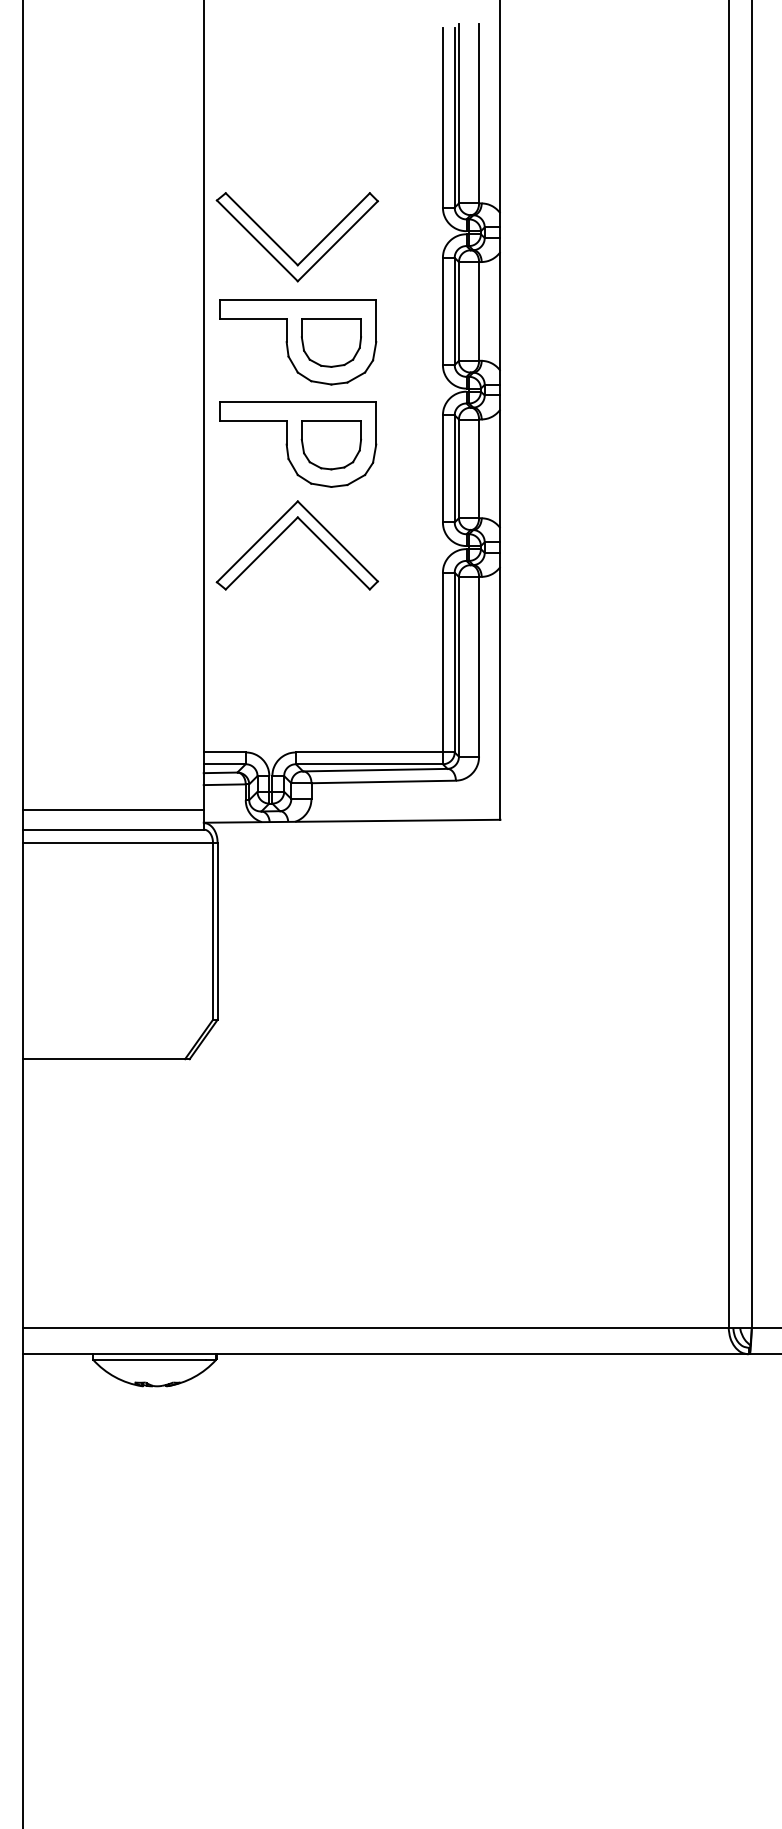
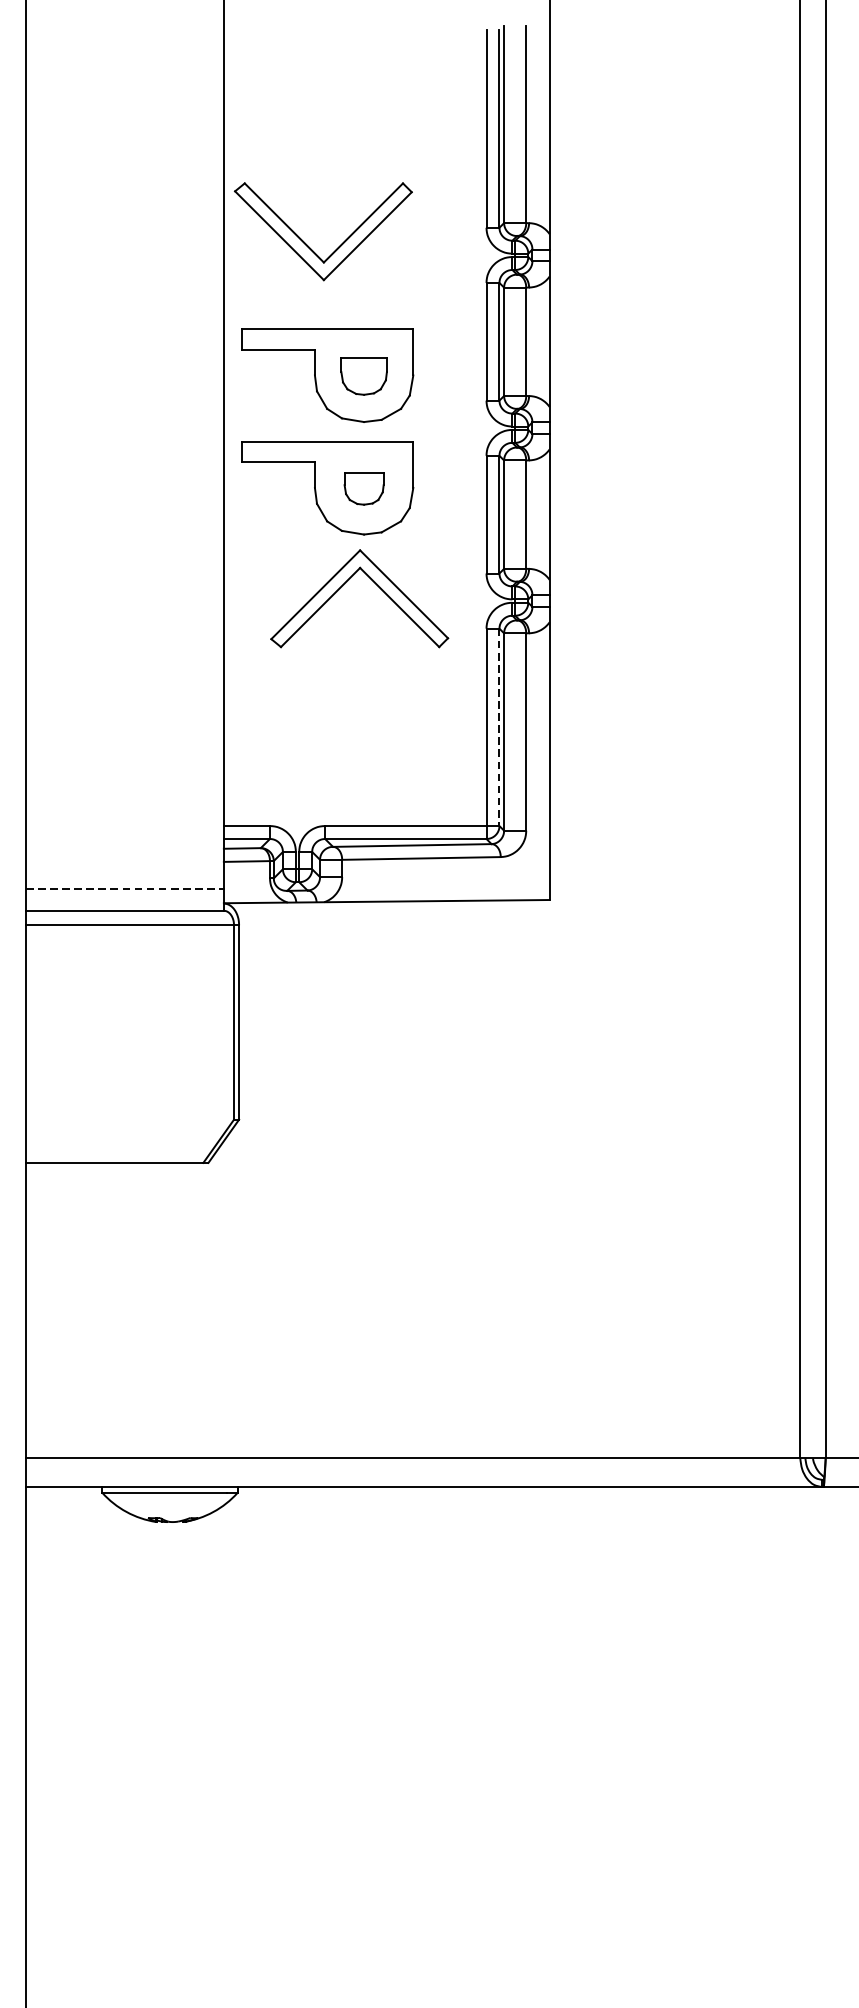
part: (283, 249) -> (308, 245), moved
part: (331, 342) -> (364, 375), size x0.7
part: (331, 445) -> (364, 488), size x0.6
part: (284, 532) -> (345, 584), moved
line: (454, 662) -> (499, 727), solid -> dashed
line: (114, 809) -> (125, 888), solid -> dashed

